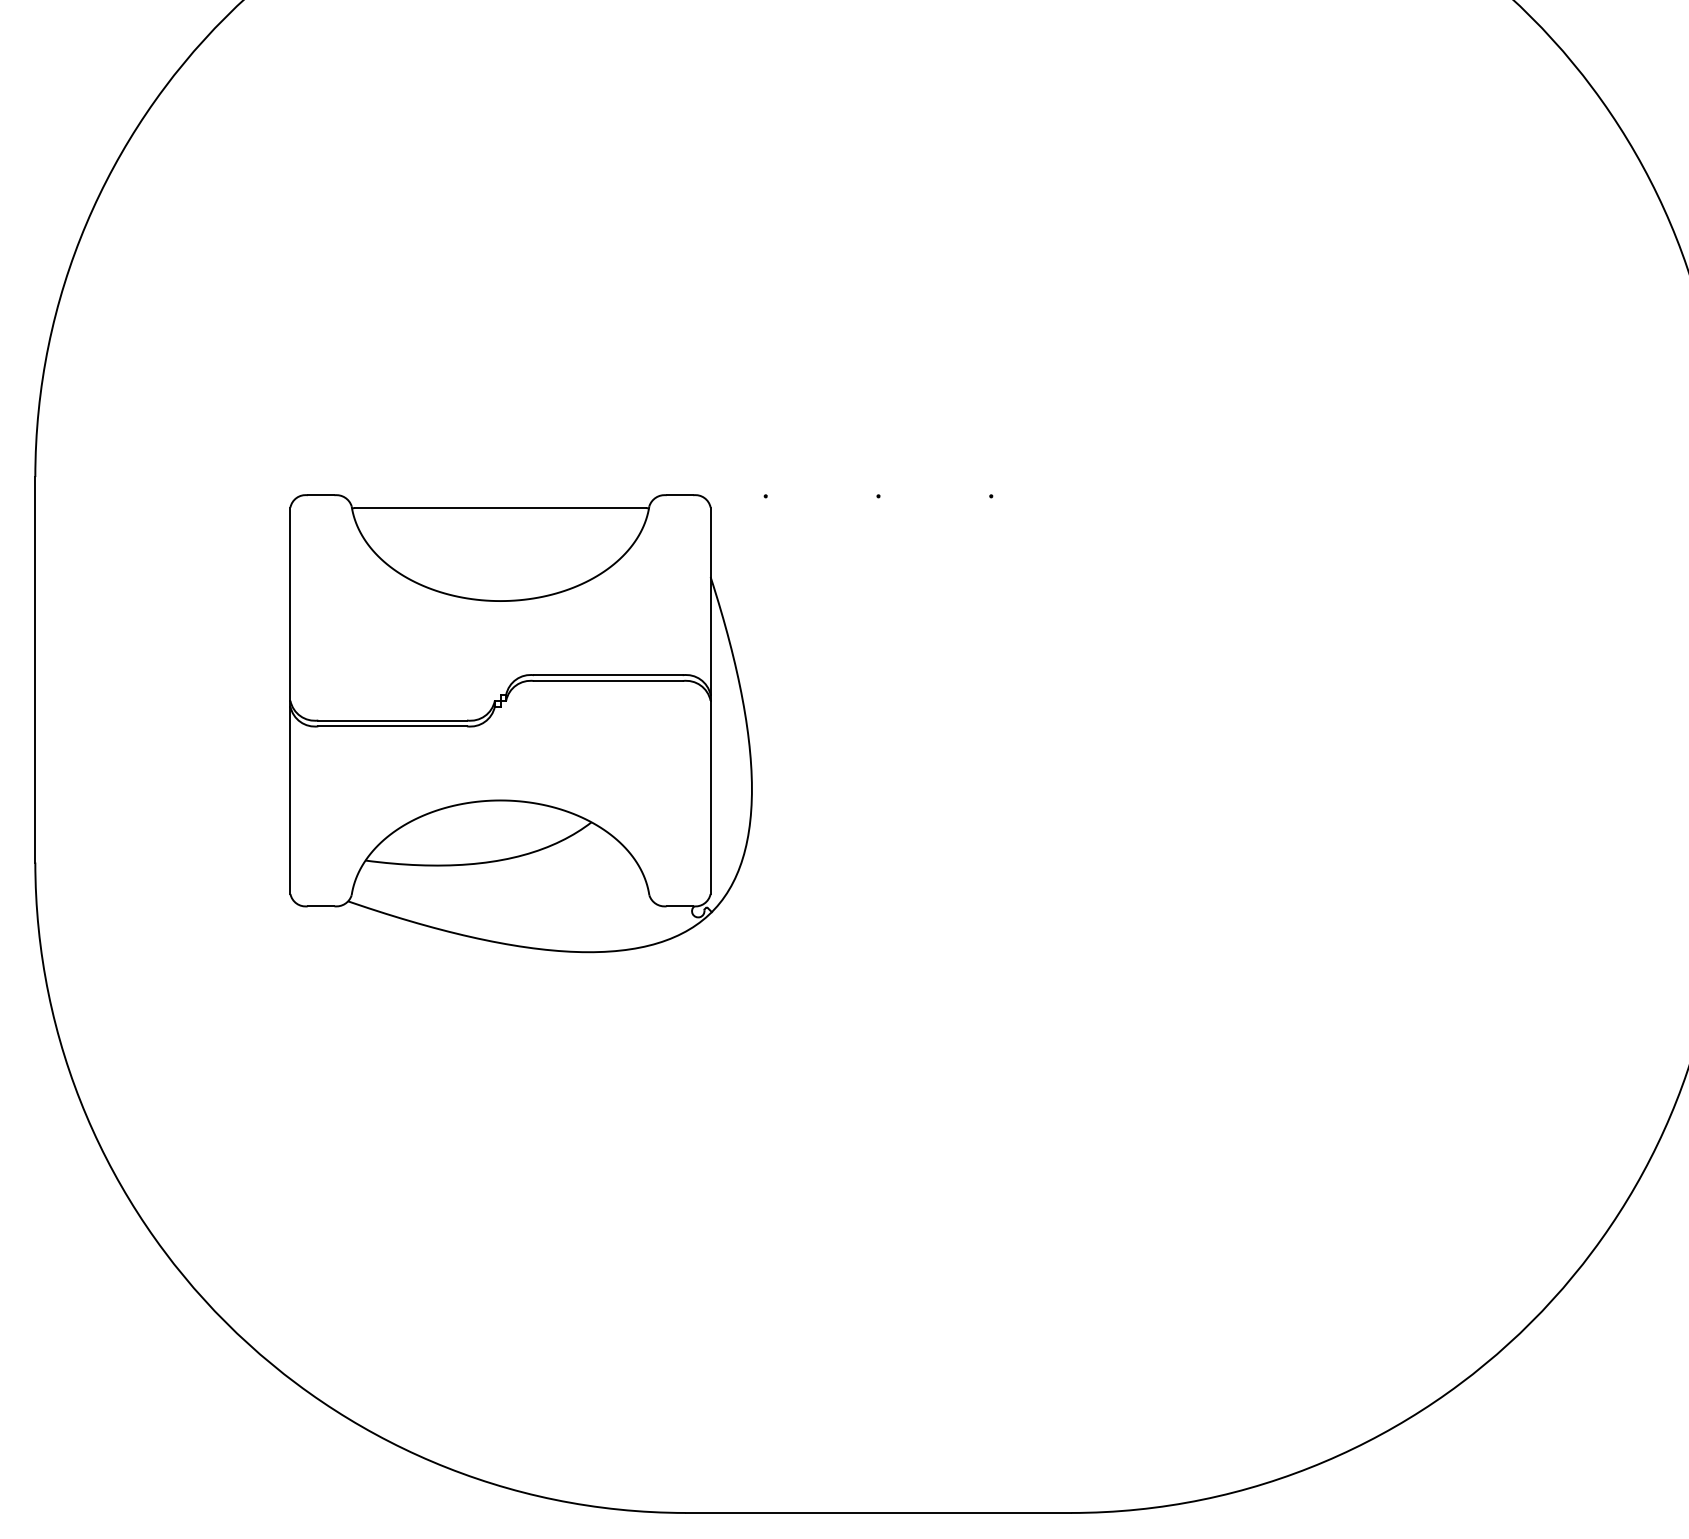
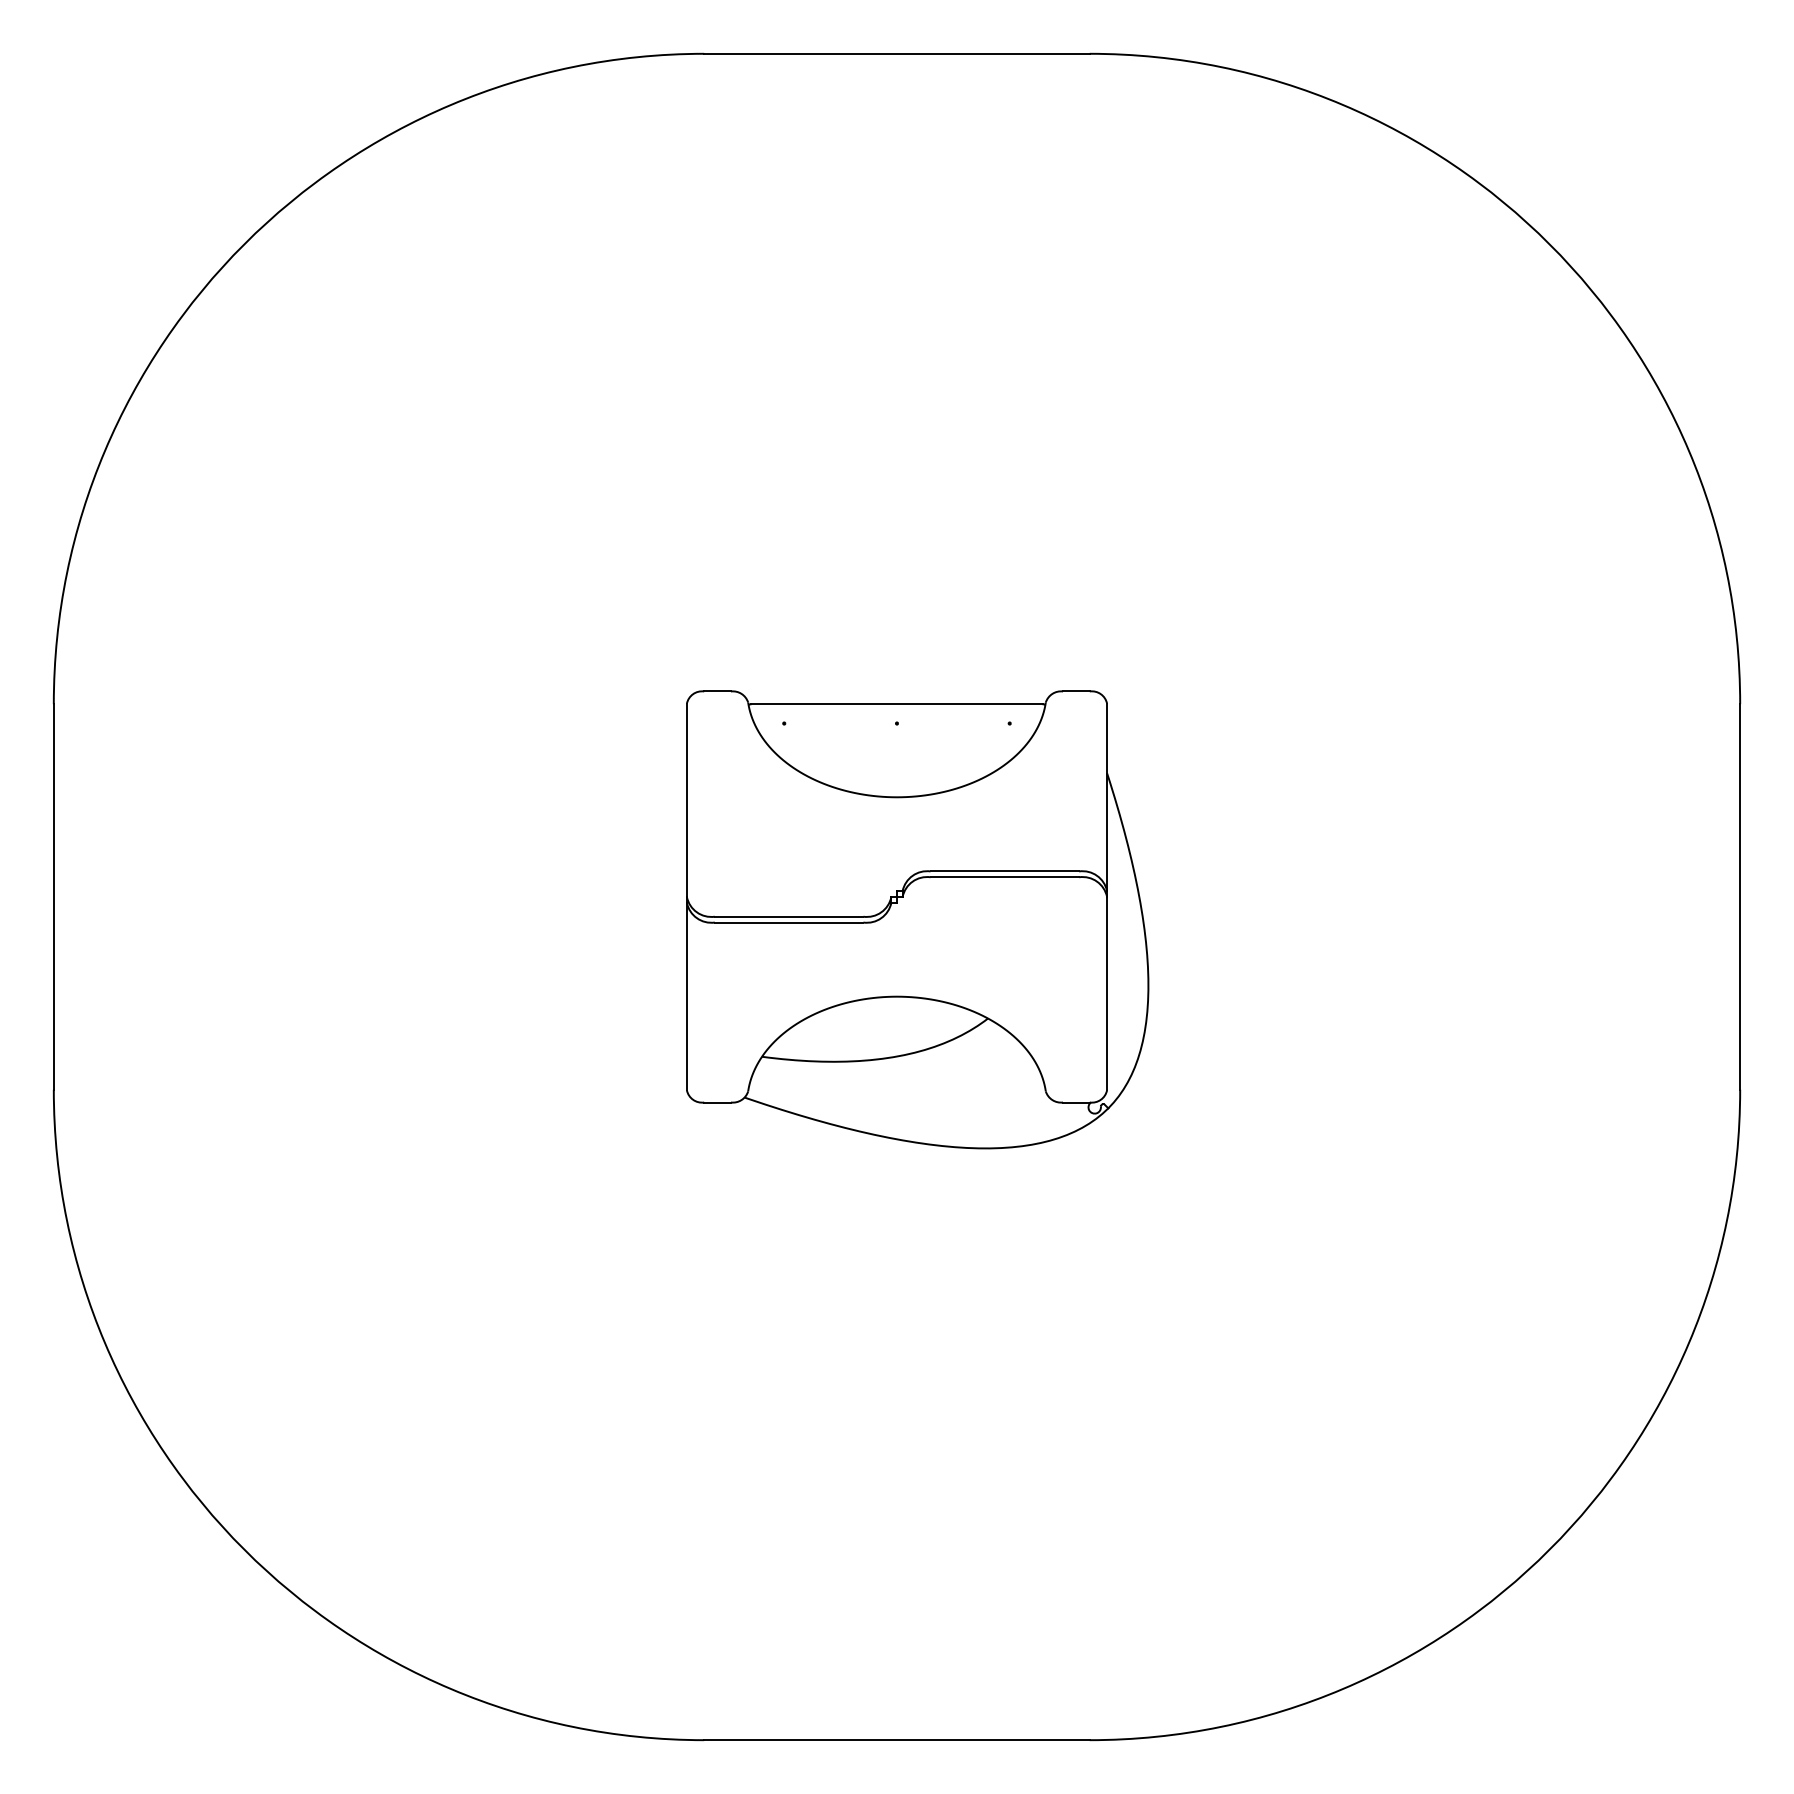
part: (521, 723) -> (917, 919), moved

